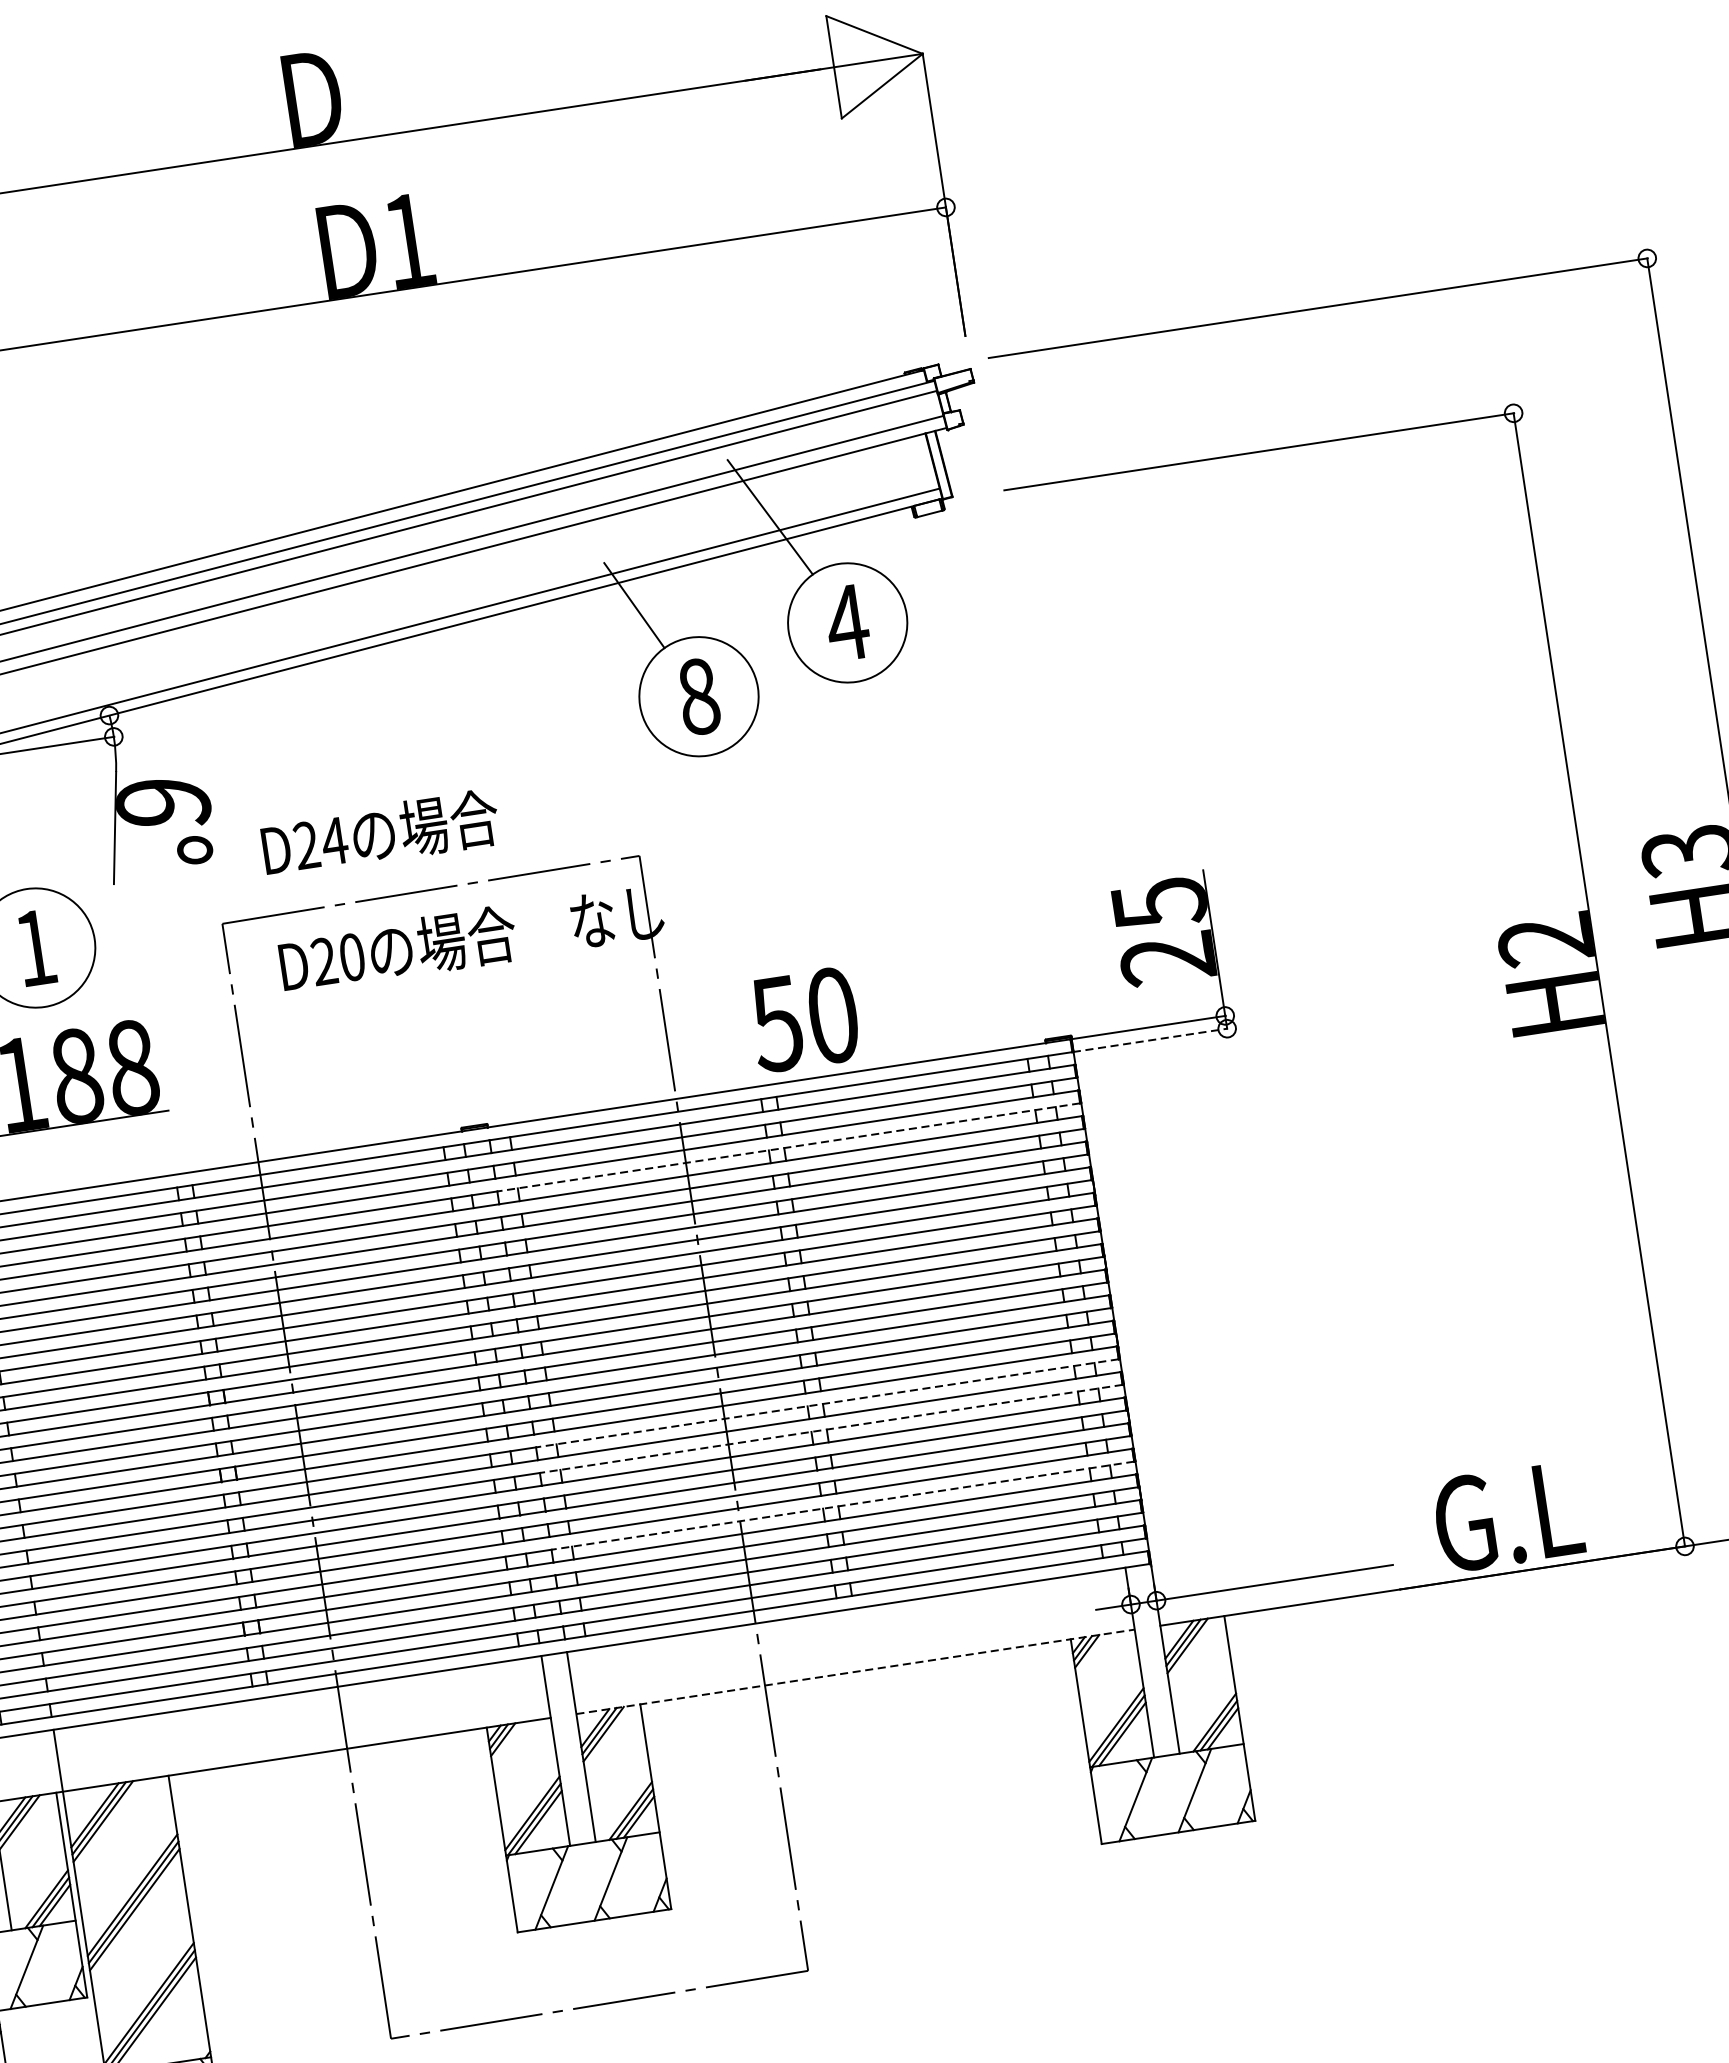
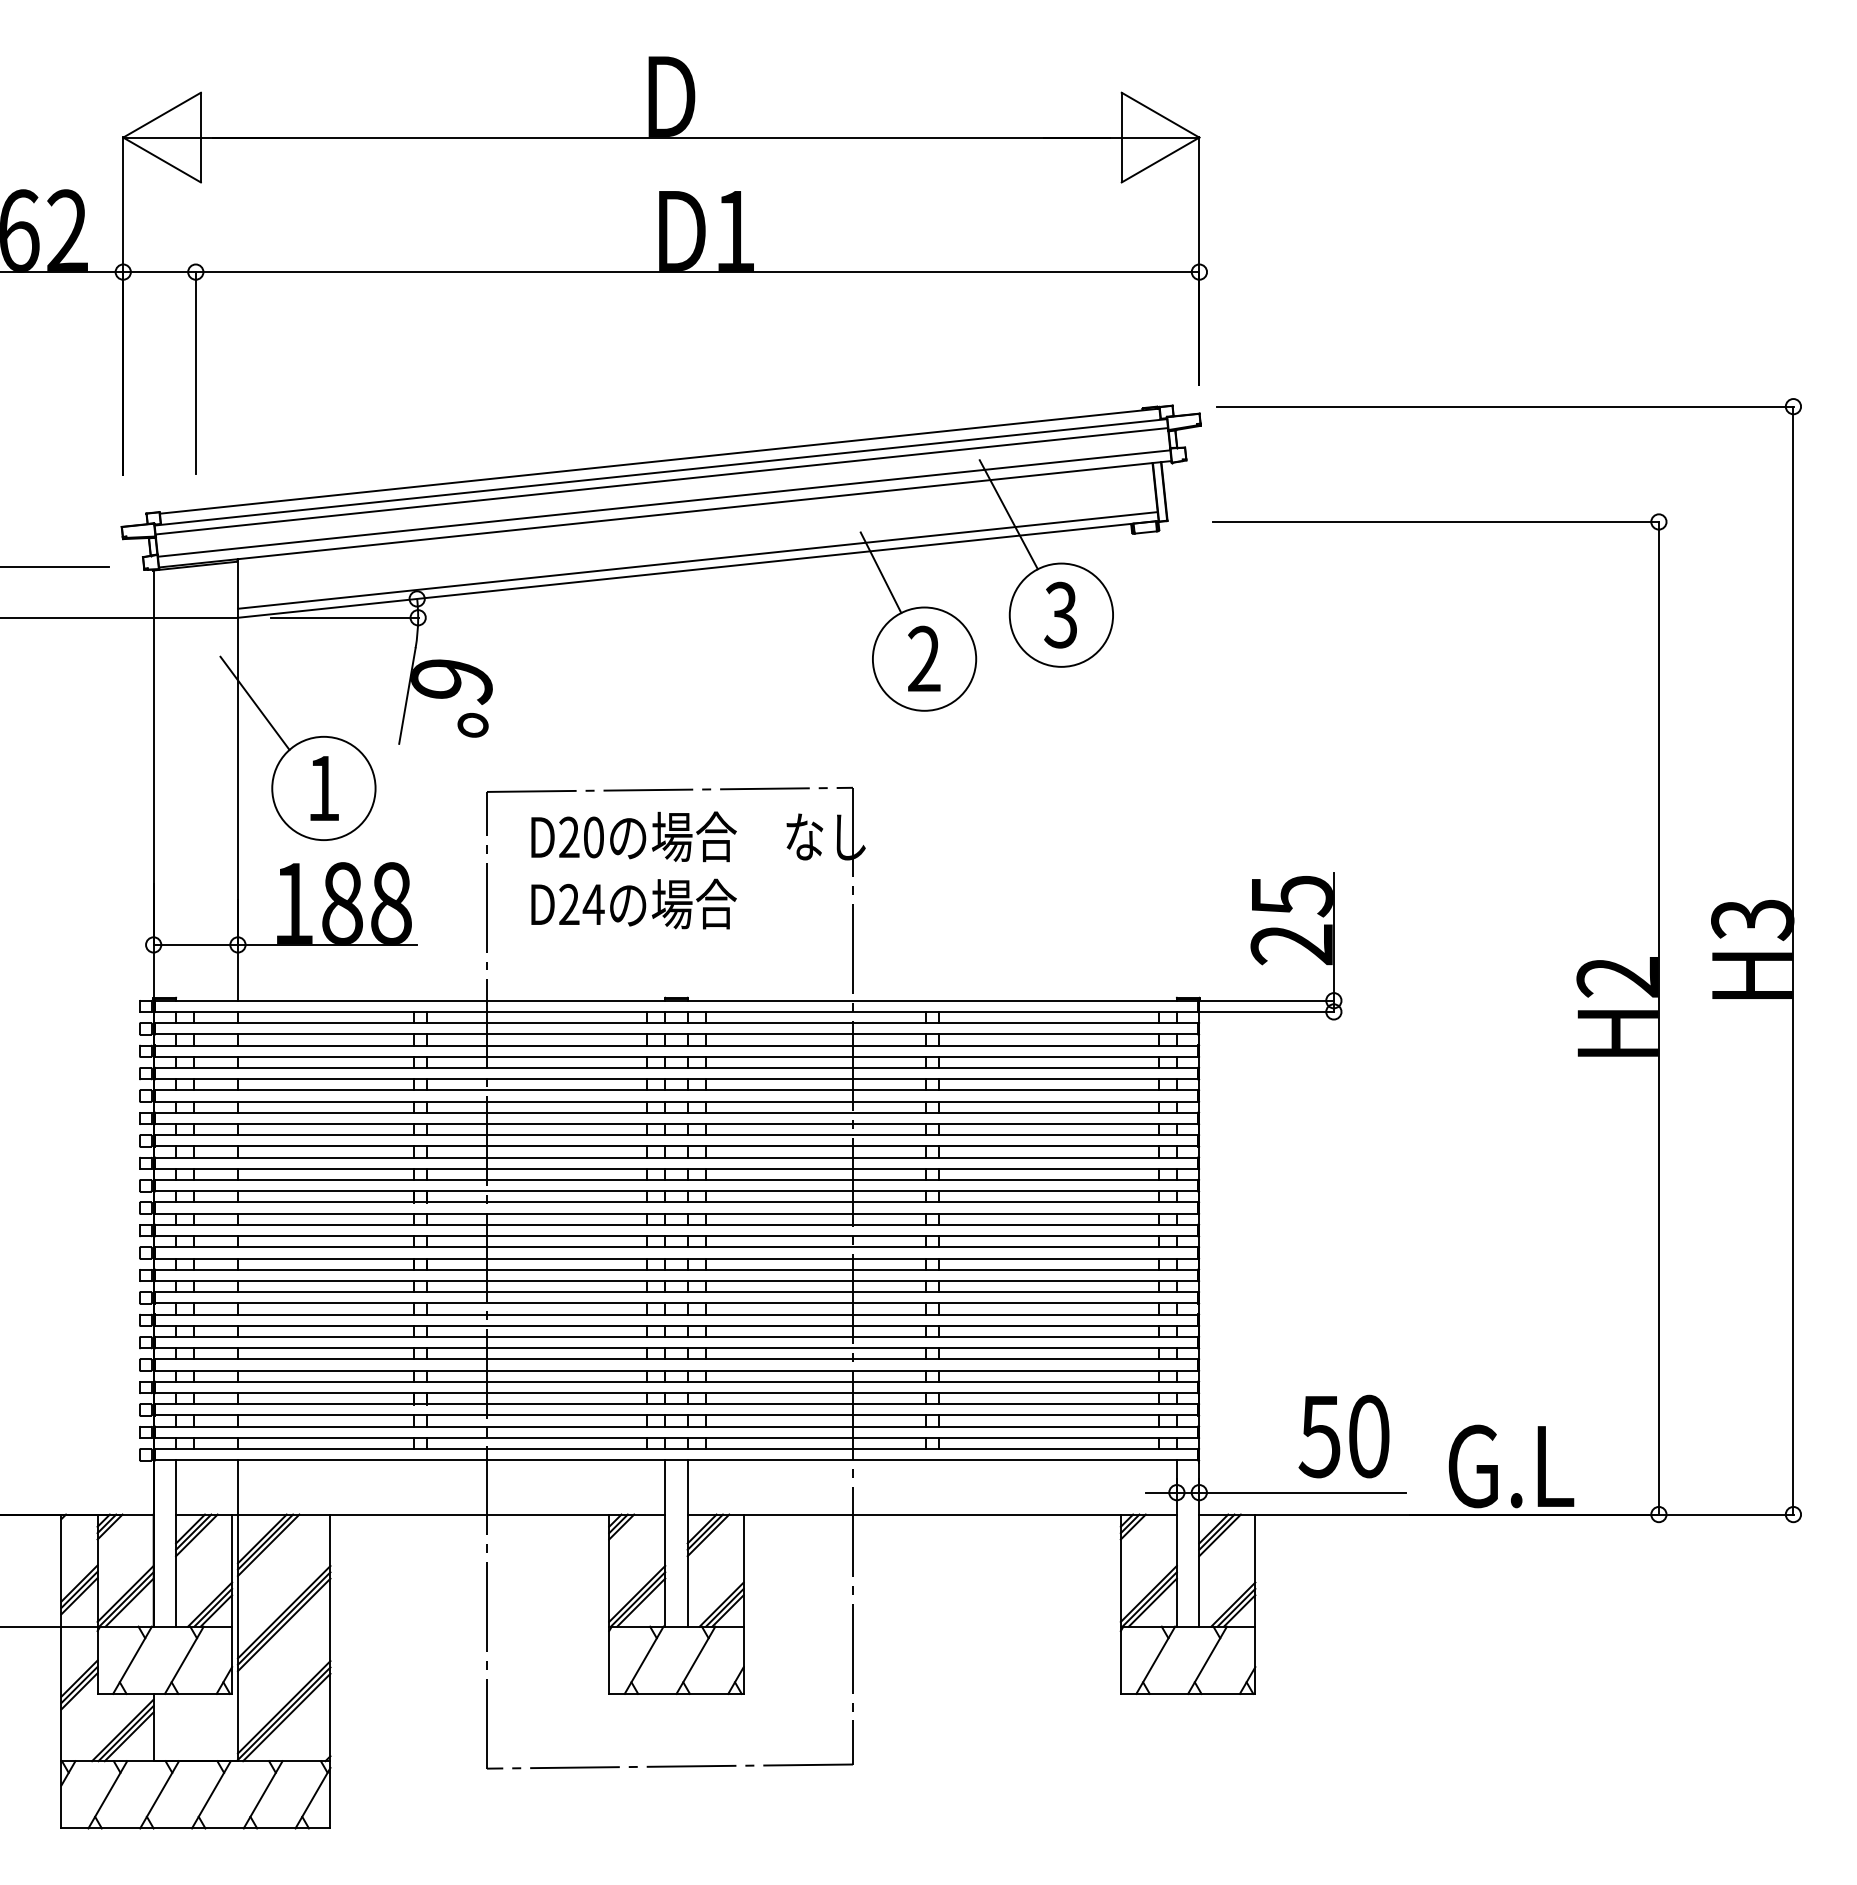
text: (846, 622) -> (1060, 614), 4 -> 3
text: (698, 695) -> (924, 658), 8 -> 2
text: (379, 832) -> (633, 903), moved
text: (803, 1019) -> (1343, 1436), moved
line: (1150, 1039) -> (1266, 1011), dashed -> solid
line: (788, 1147) -> (942, 1056), dashed -> solid
line: (826, 1402) -> (942, 1280), dashed -> solid
line: (830, 1429) -> (942, 1303), dashed -> solid
line: (842, 1505) -> (942, 1370), dashed -> solid
line: (855, 1671) -> (932, 1514), dashed -> solid

